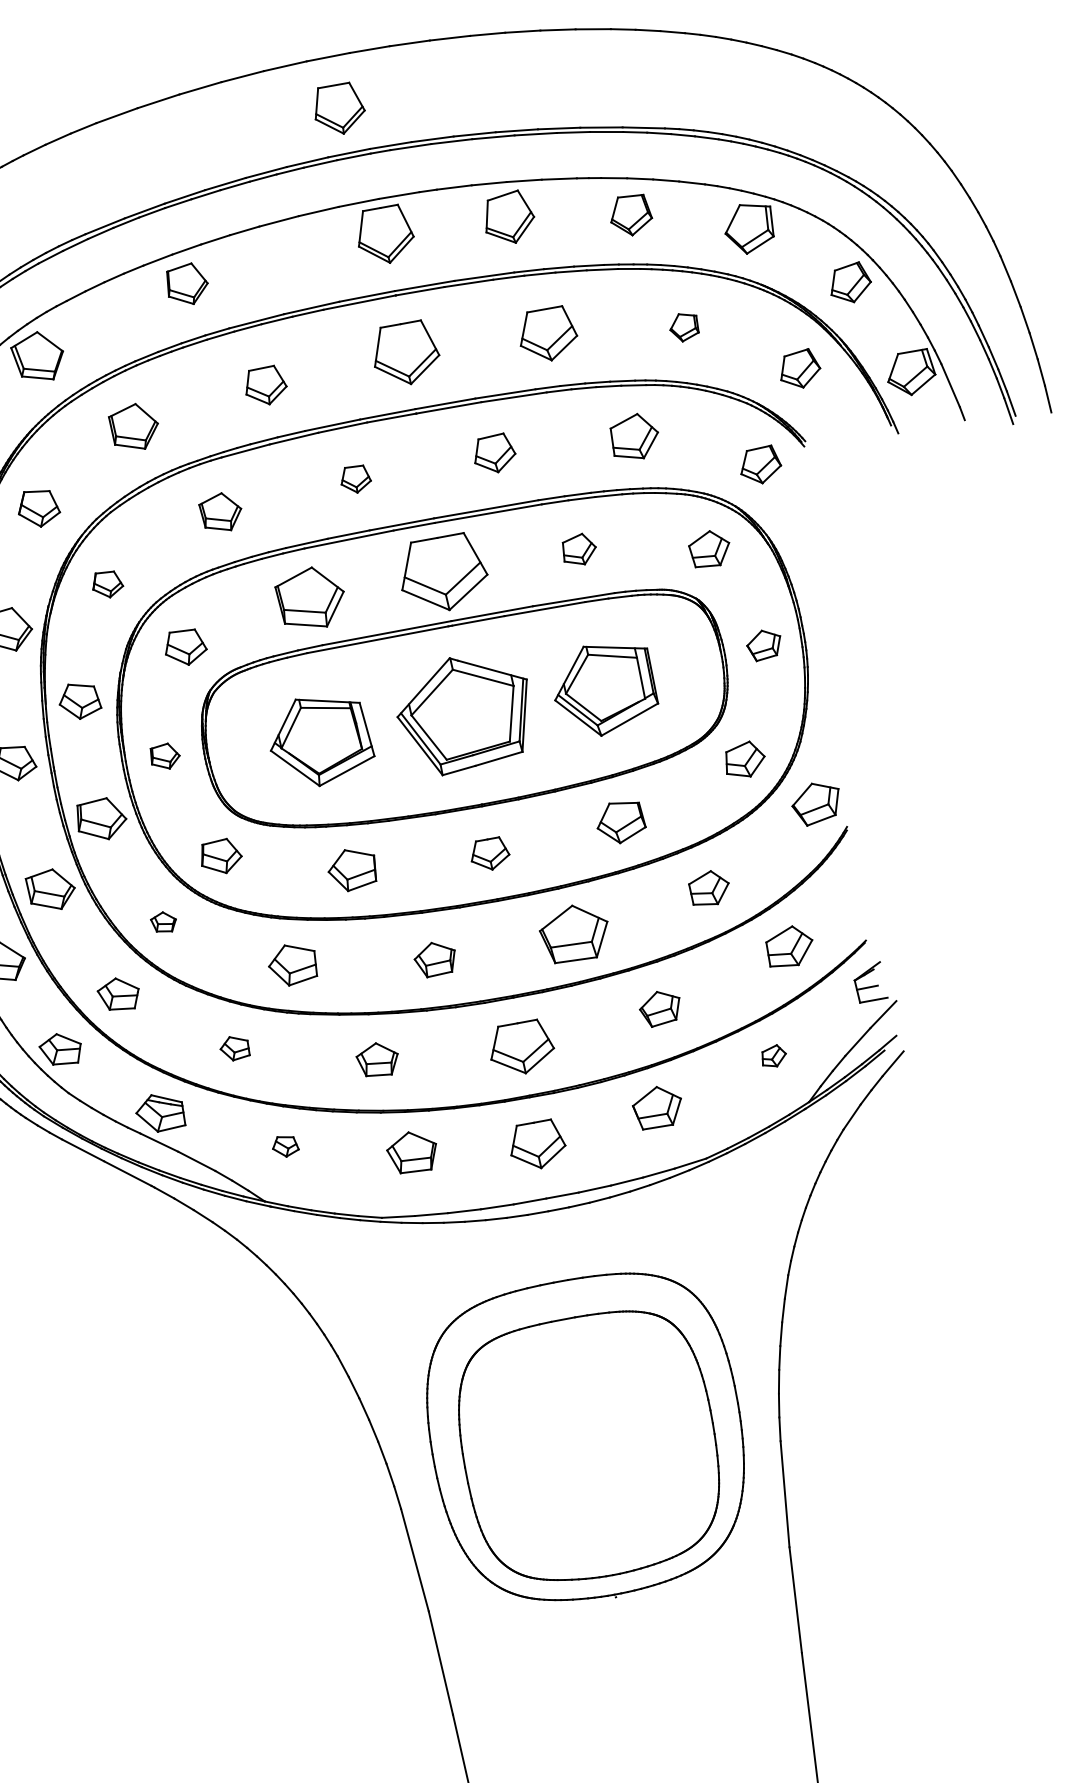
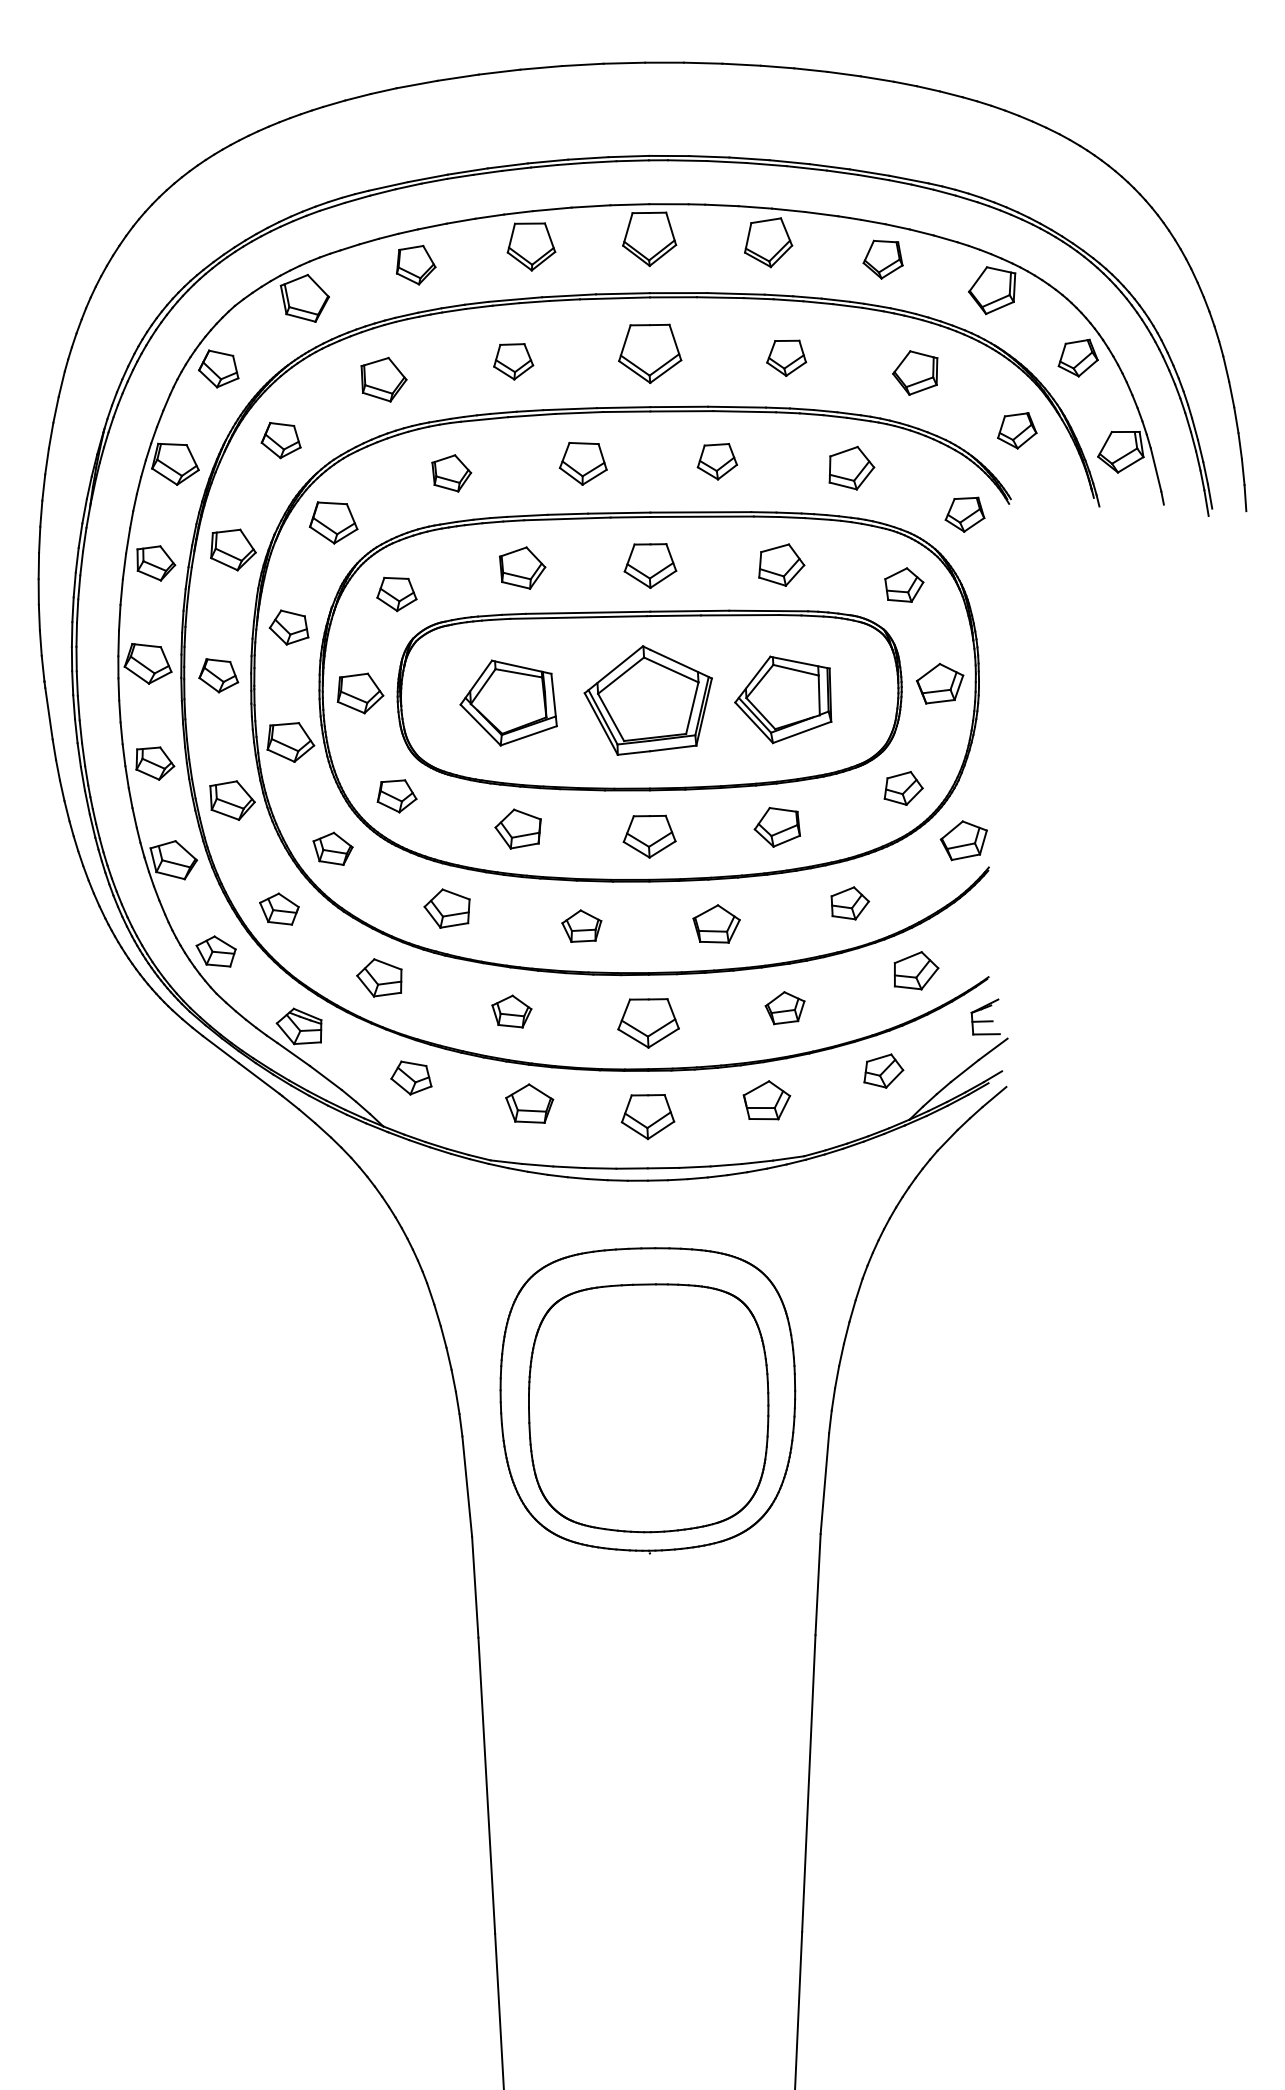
part: (339, 108) -> (531, 246), moved
part: (187, 283) -> (416, 264), moved
part: (684, 326) -> (915, 372), size x1.67
part: (547, 333) -> (786, 357), size x0.71
part: (354, 479) -> (582, 463), size x1.67
part: (578, 549) -> (781, 564), size x1.43
part: (443, 573) -> (650, 565), size x0.62
part: (107, 584) -> (333, 522), size x1.67
part: (311, 597) -> (522, 567), size x0.71
part: (764, 644) -> (940, 683), size x1.43
part: (165, 756) -> (360, 693), size x1.67
part: (489, 854) -> (649, 836), size x1.43
part: (163, 922) -> (332, 848), size x1.67
part: (574, 932) -> (716, 923), size x0.71
part: (234, 1047) -> (379, 977), size x1.67
part: (773, 1055) -> (883, 1070), size x1.67
part: (285, 1145) -> (411, 1077), size x1.67

